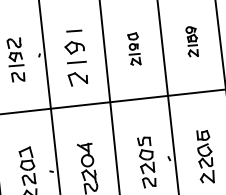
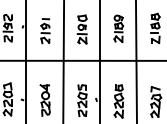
part: (191, 41) -> (118, 28), size x1.43
part: (133, 49) -> (81, 29), size x1.43
part: (76, 58) -> (45, 31), size x0.71

